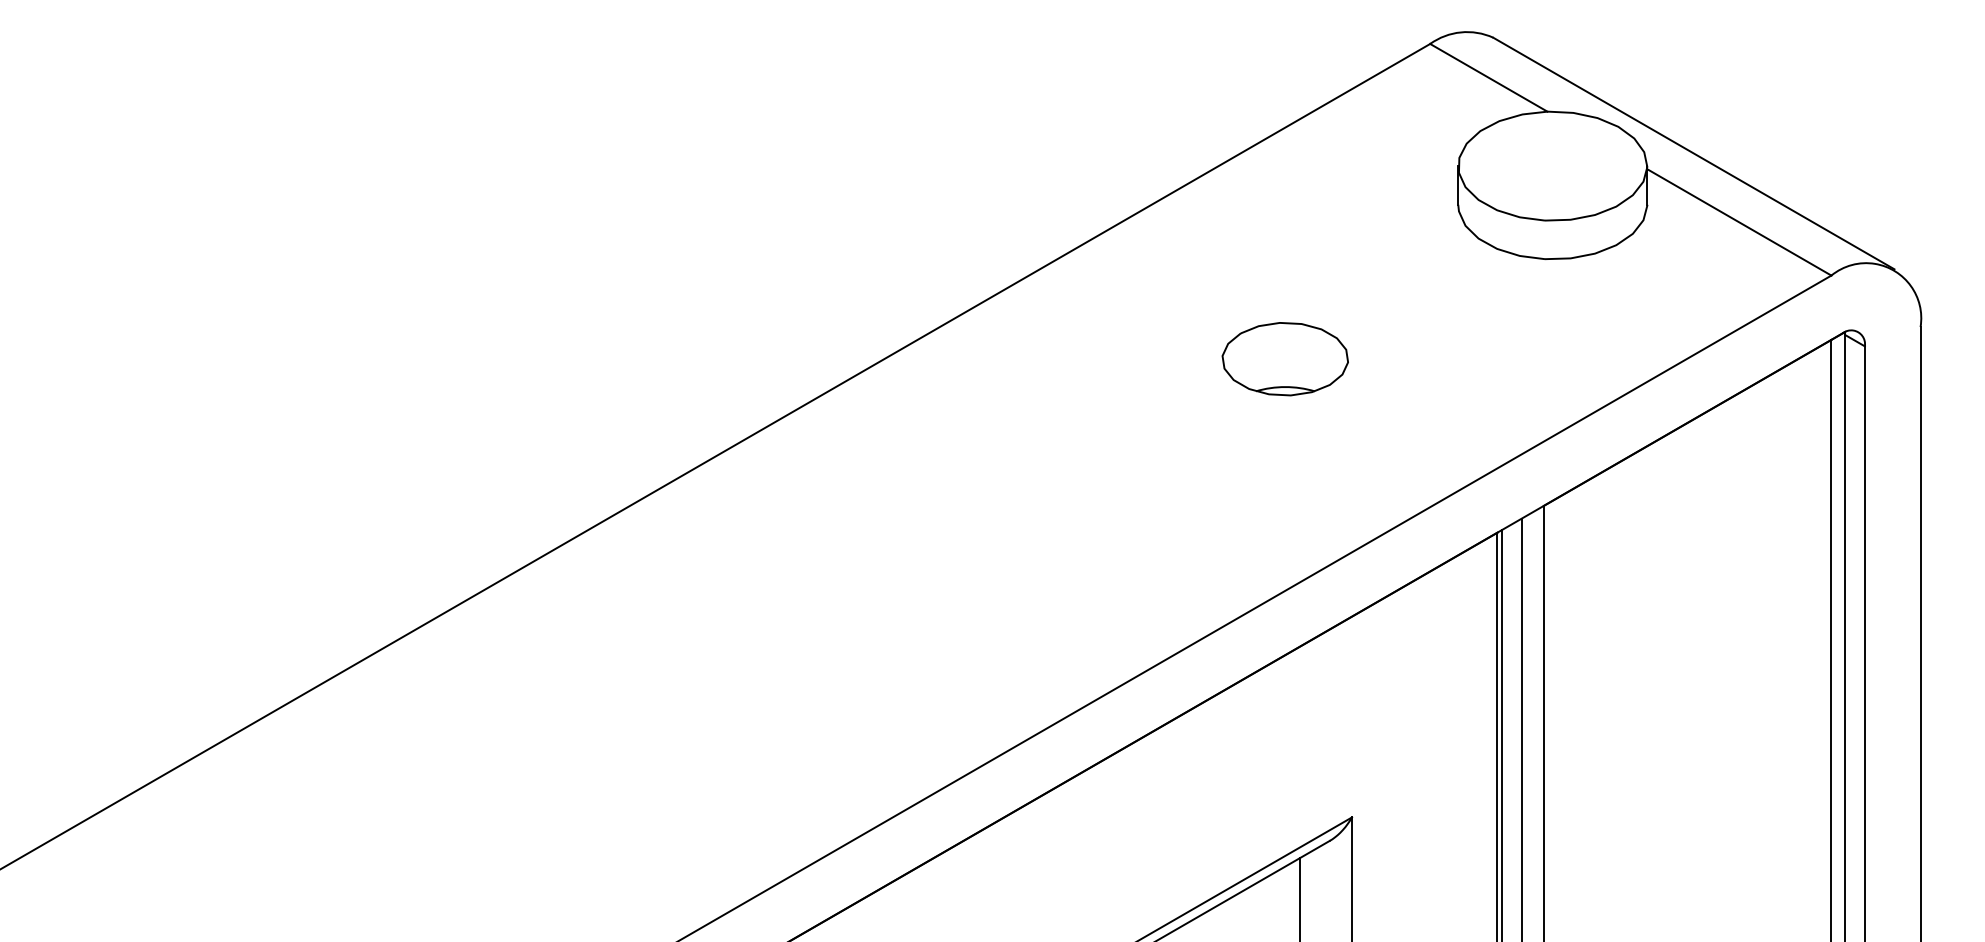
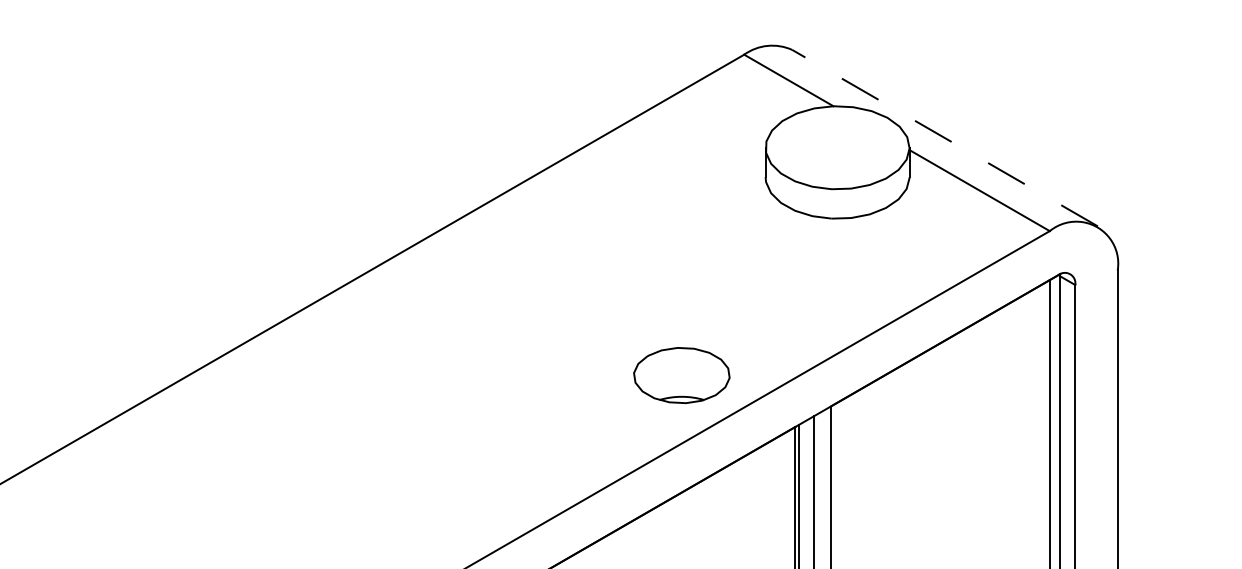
line: (1693, 153) -> (944, 138), solid -> dashed
part: (1284, 359) -> (681, 375), moved

